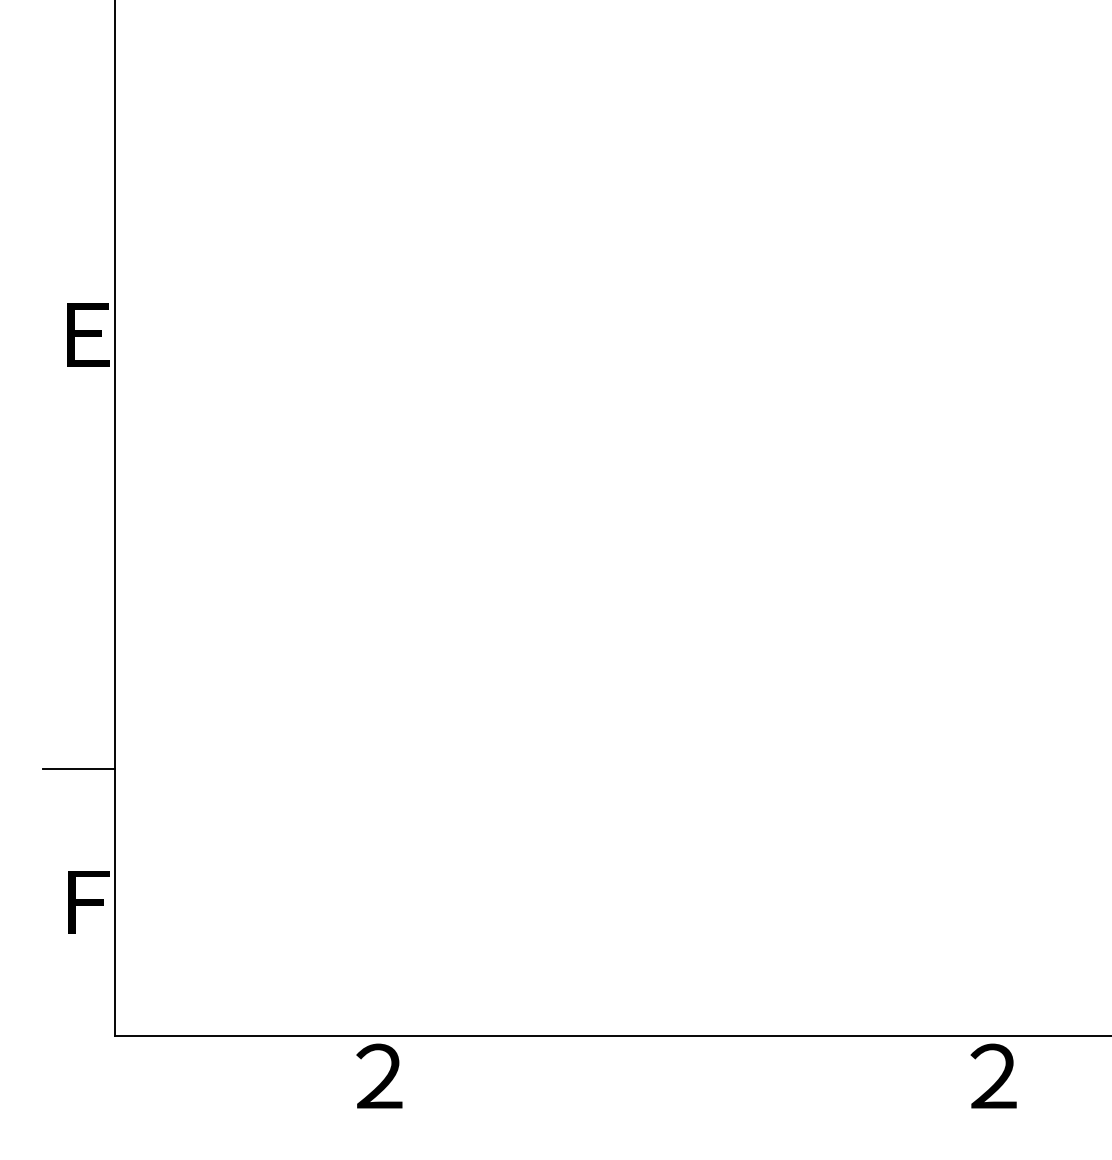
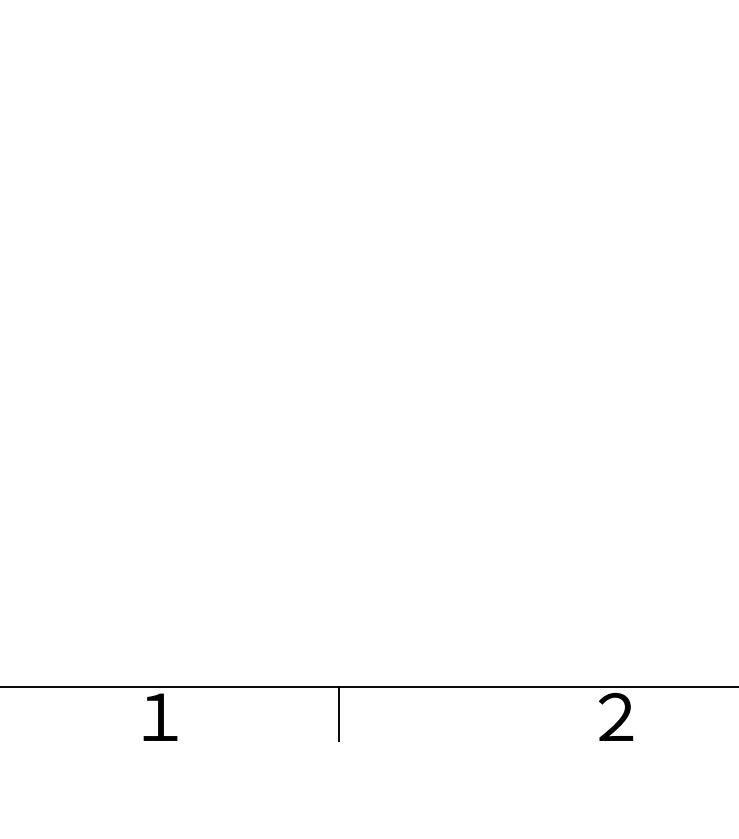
line: (620, 1072) -> (338, 714), added
text: (379, 1075) -> (160, 716), ２ -> １

